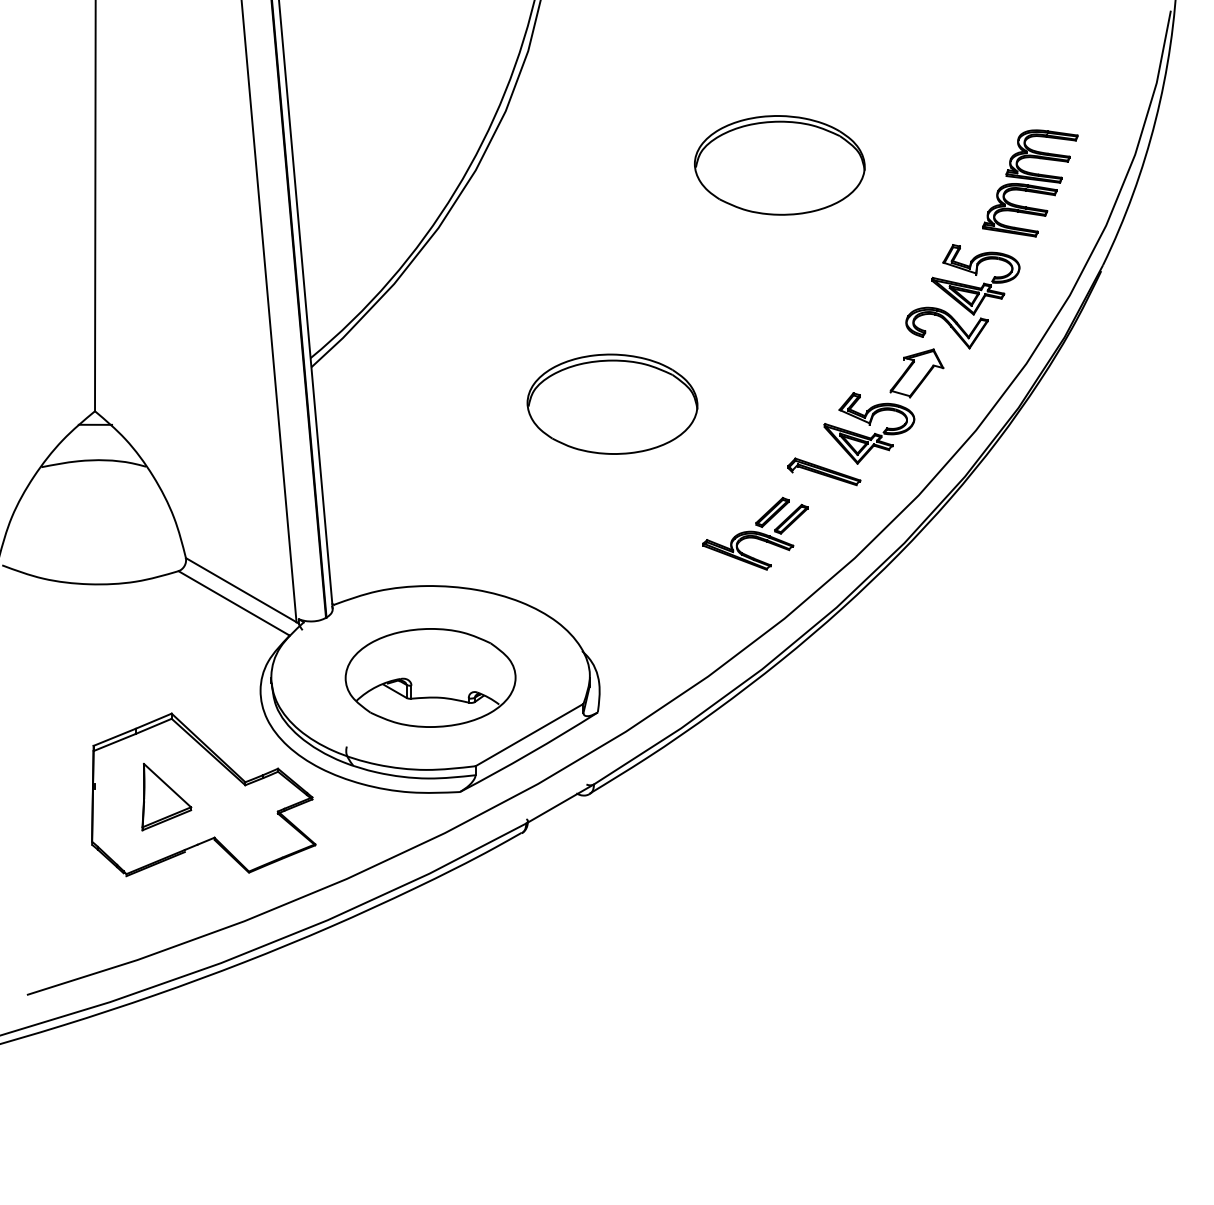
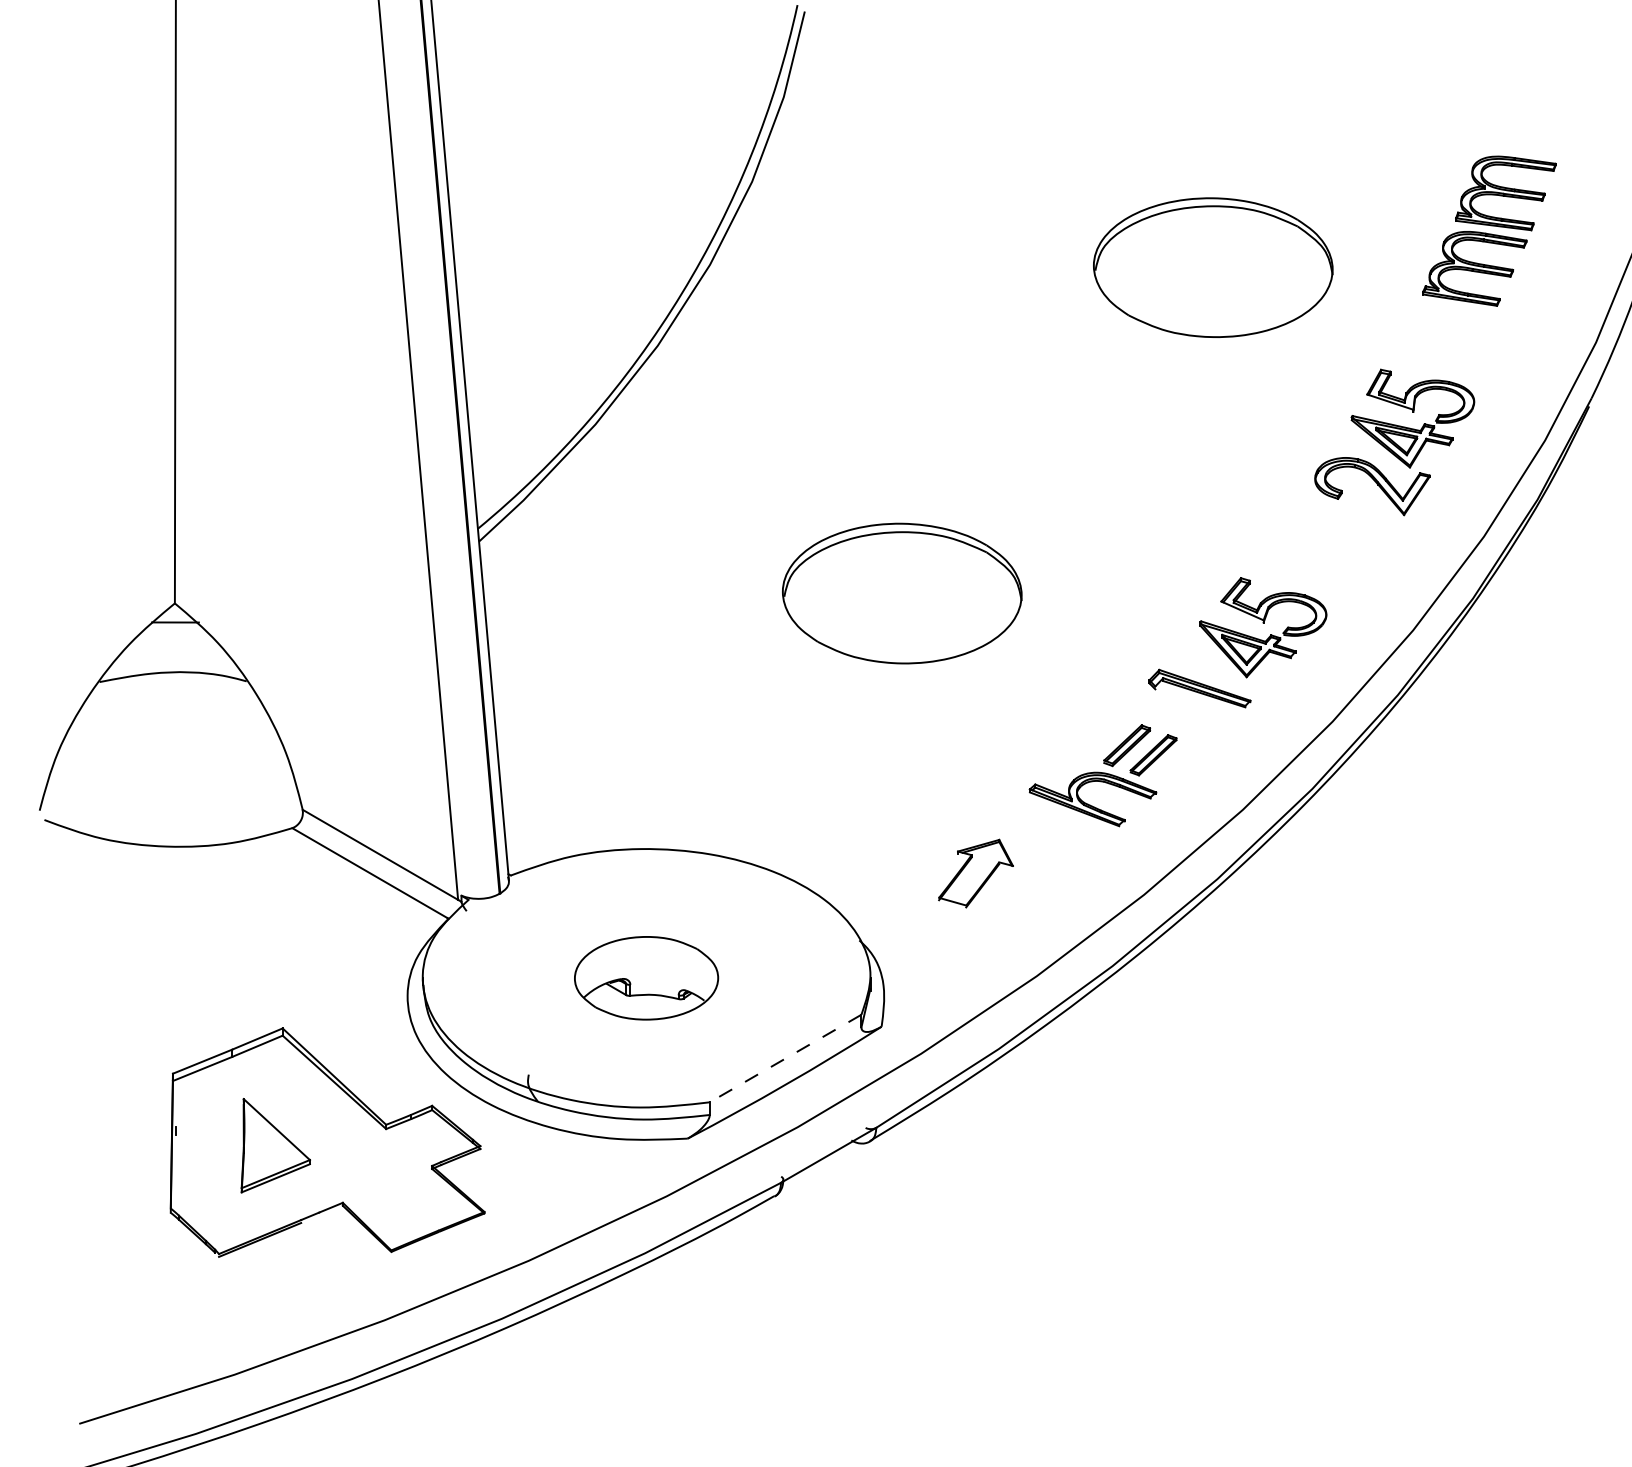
part: (779, 165) -> (1212, 267), moved
part: (1030, 183) -> (1489, 231), moved
part: (916, 373) -> (975, 873), moved
part: (430, 677) -> (646, 977), size x0.6
line: (529, 735) -> (785, 1059), solid -> dashed

